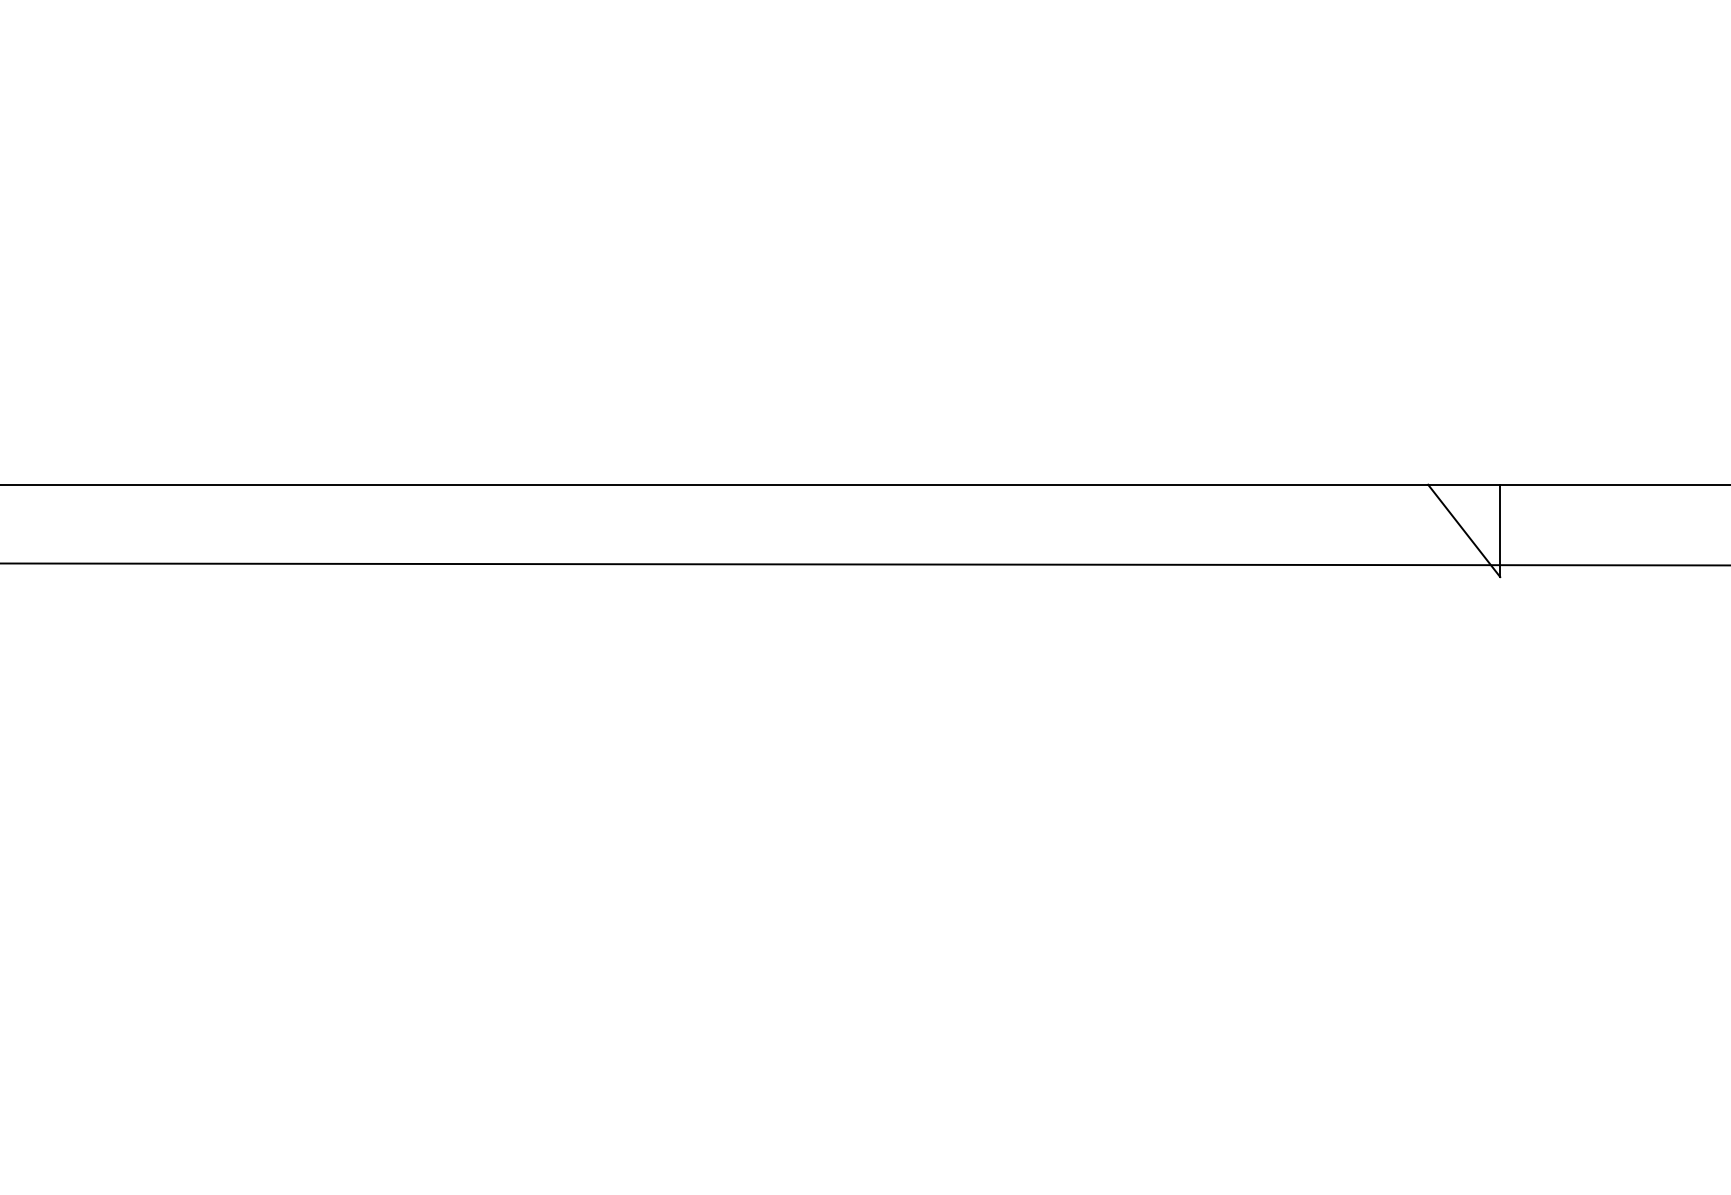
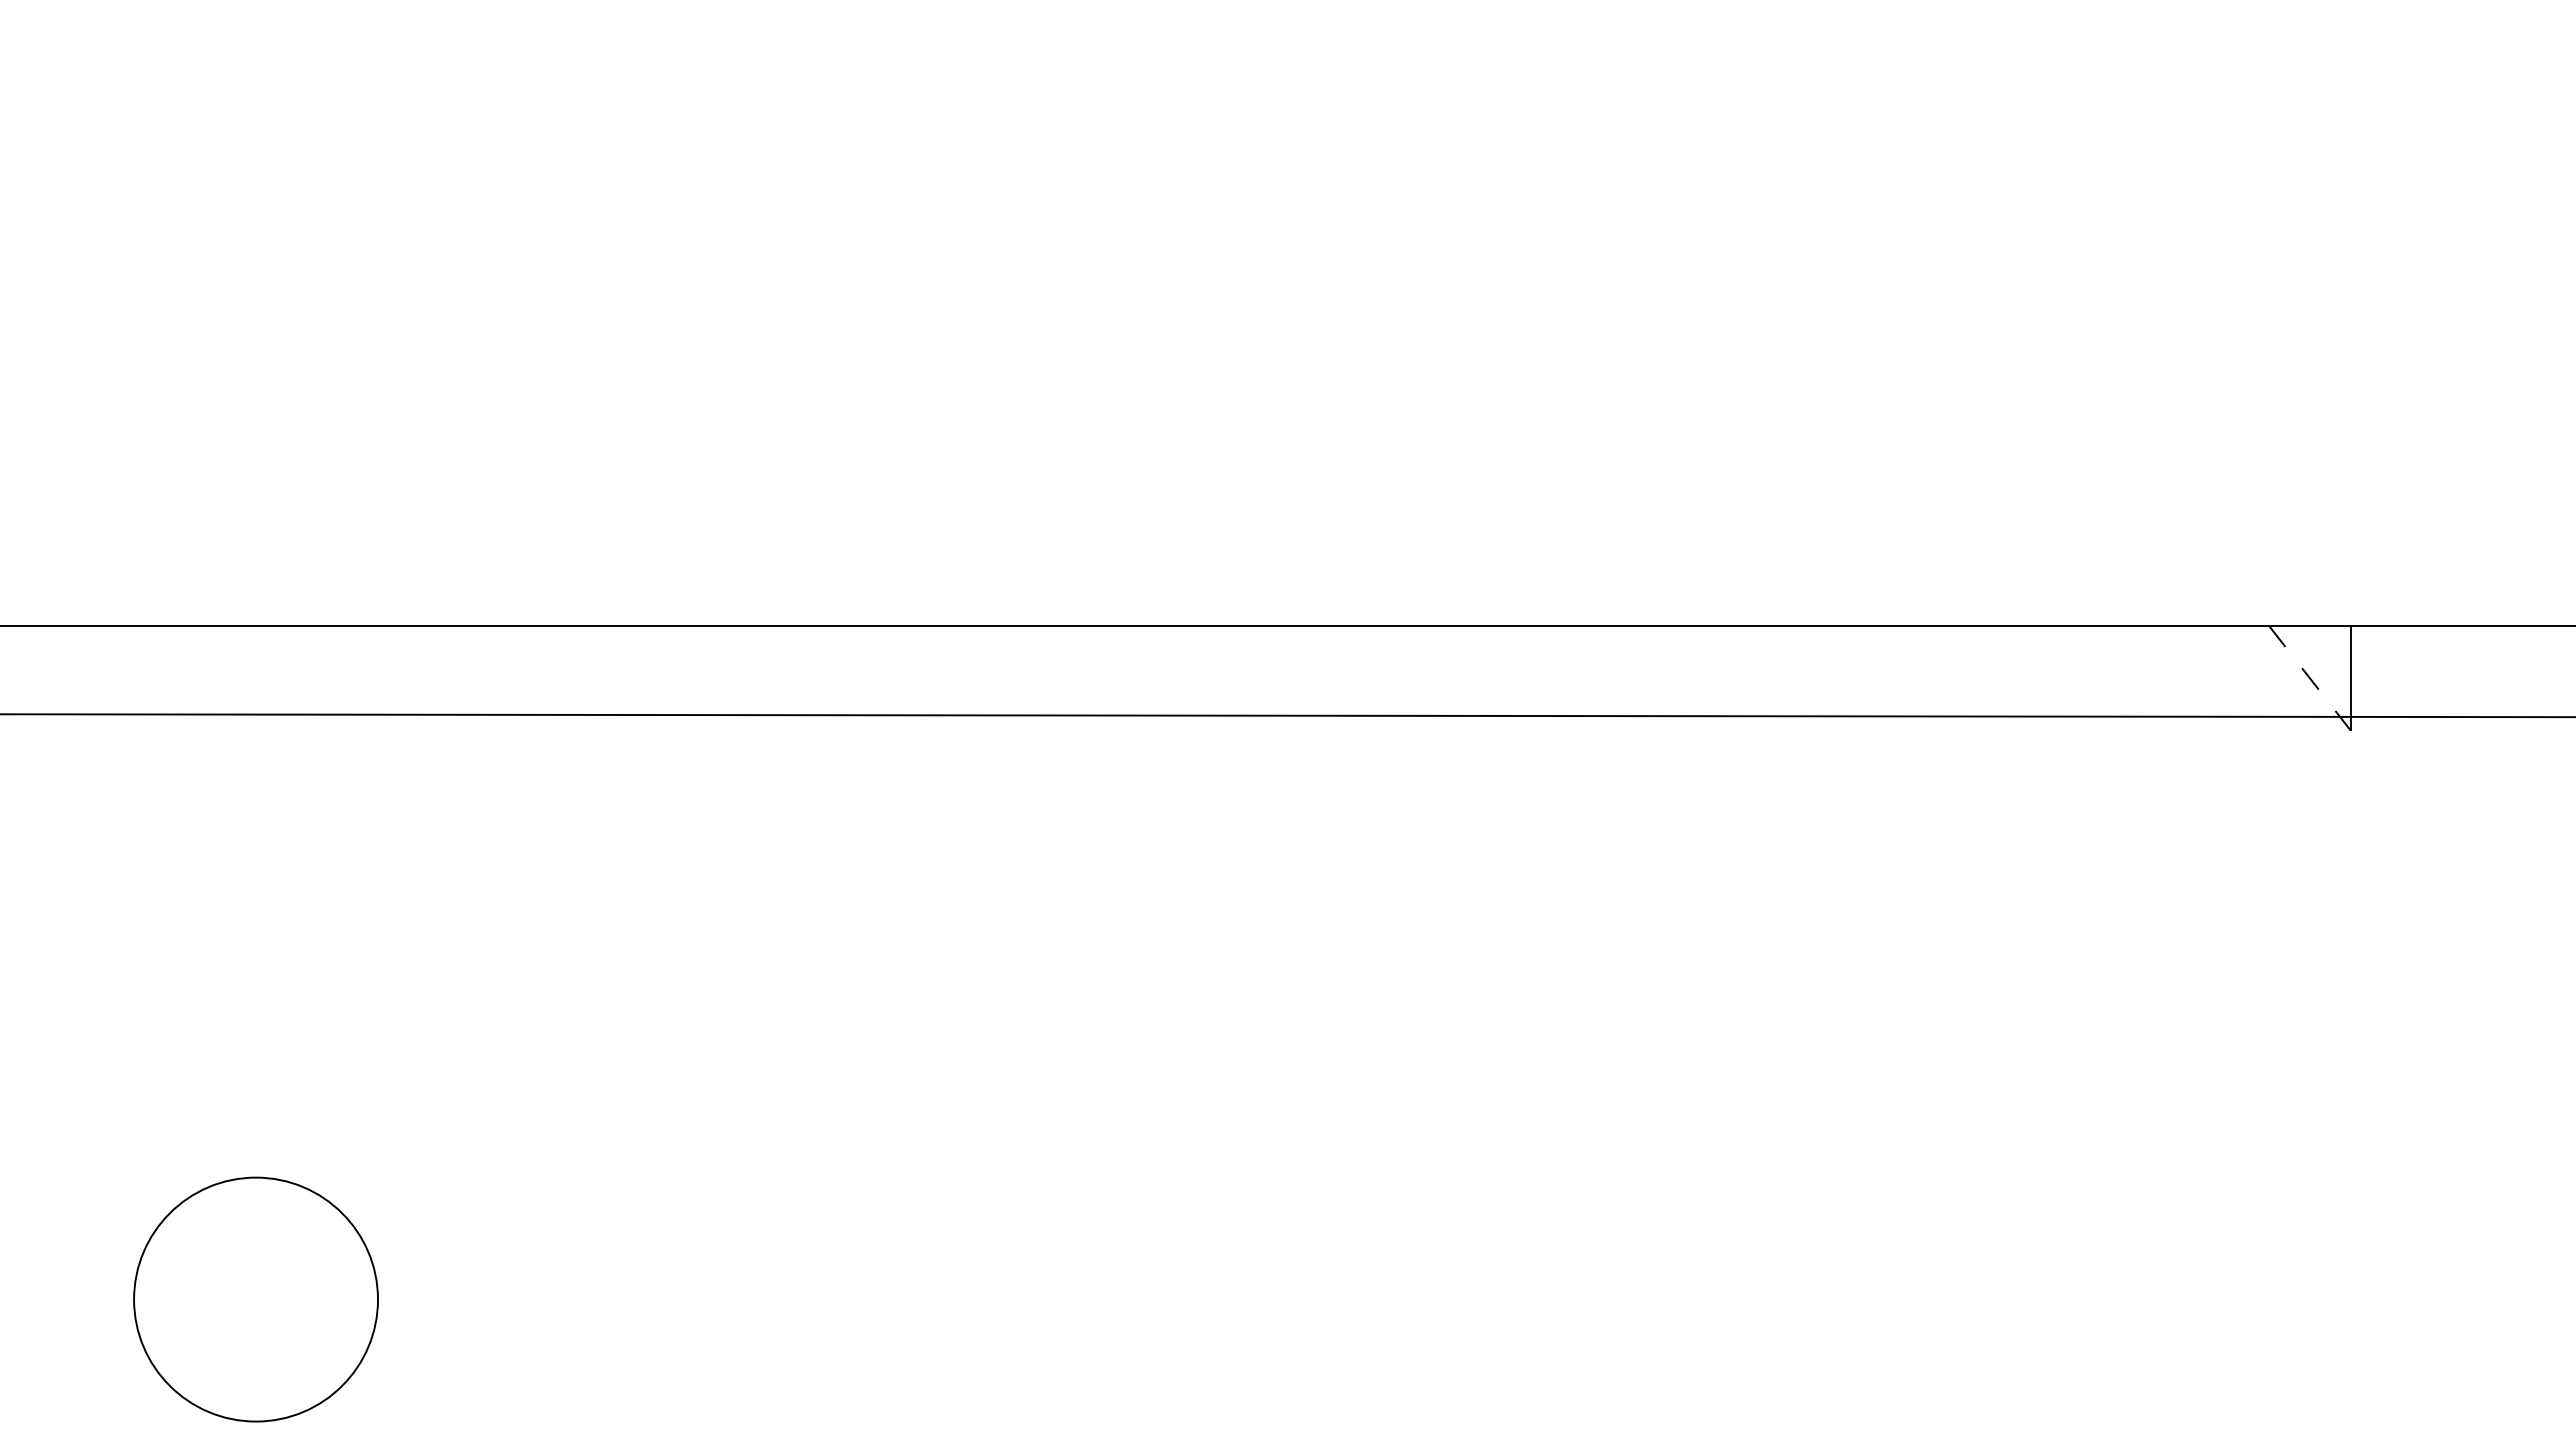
line: (1464, 530) -> (2309, 677), solid -> dashed

